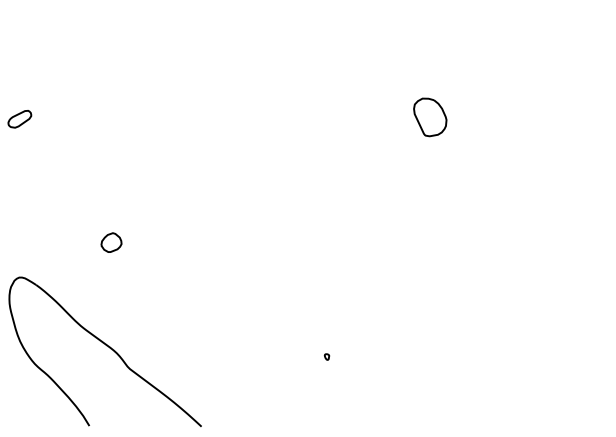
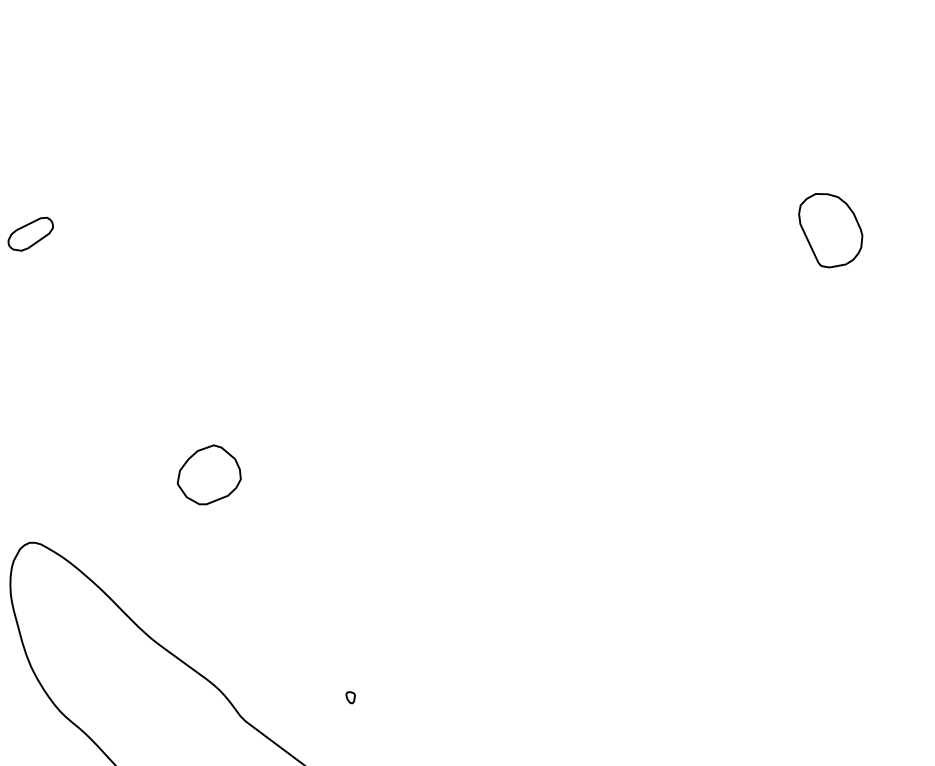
part: (111, 242) -> (209, 474), size x1.6
part: (326, 356) -> (349, 696), moved

